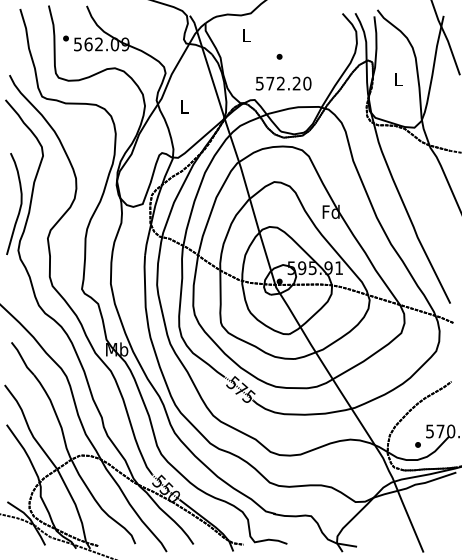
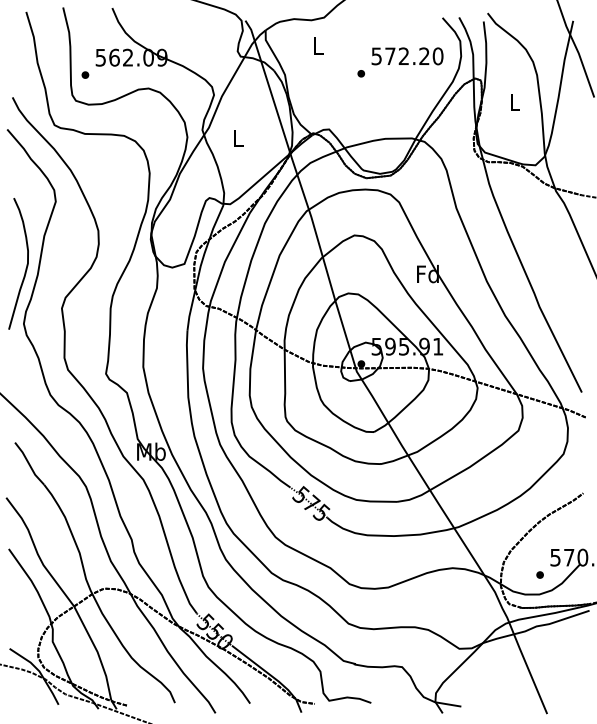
part: (66, 38) -> (85, 74), moved
text: (283, 83) -> (407, 56), moved

